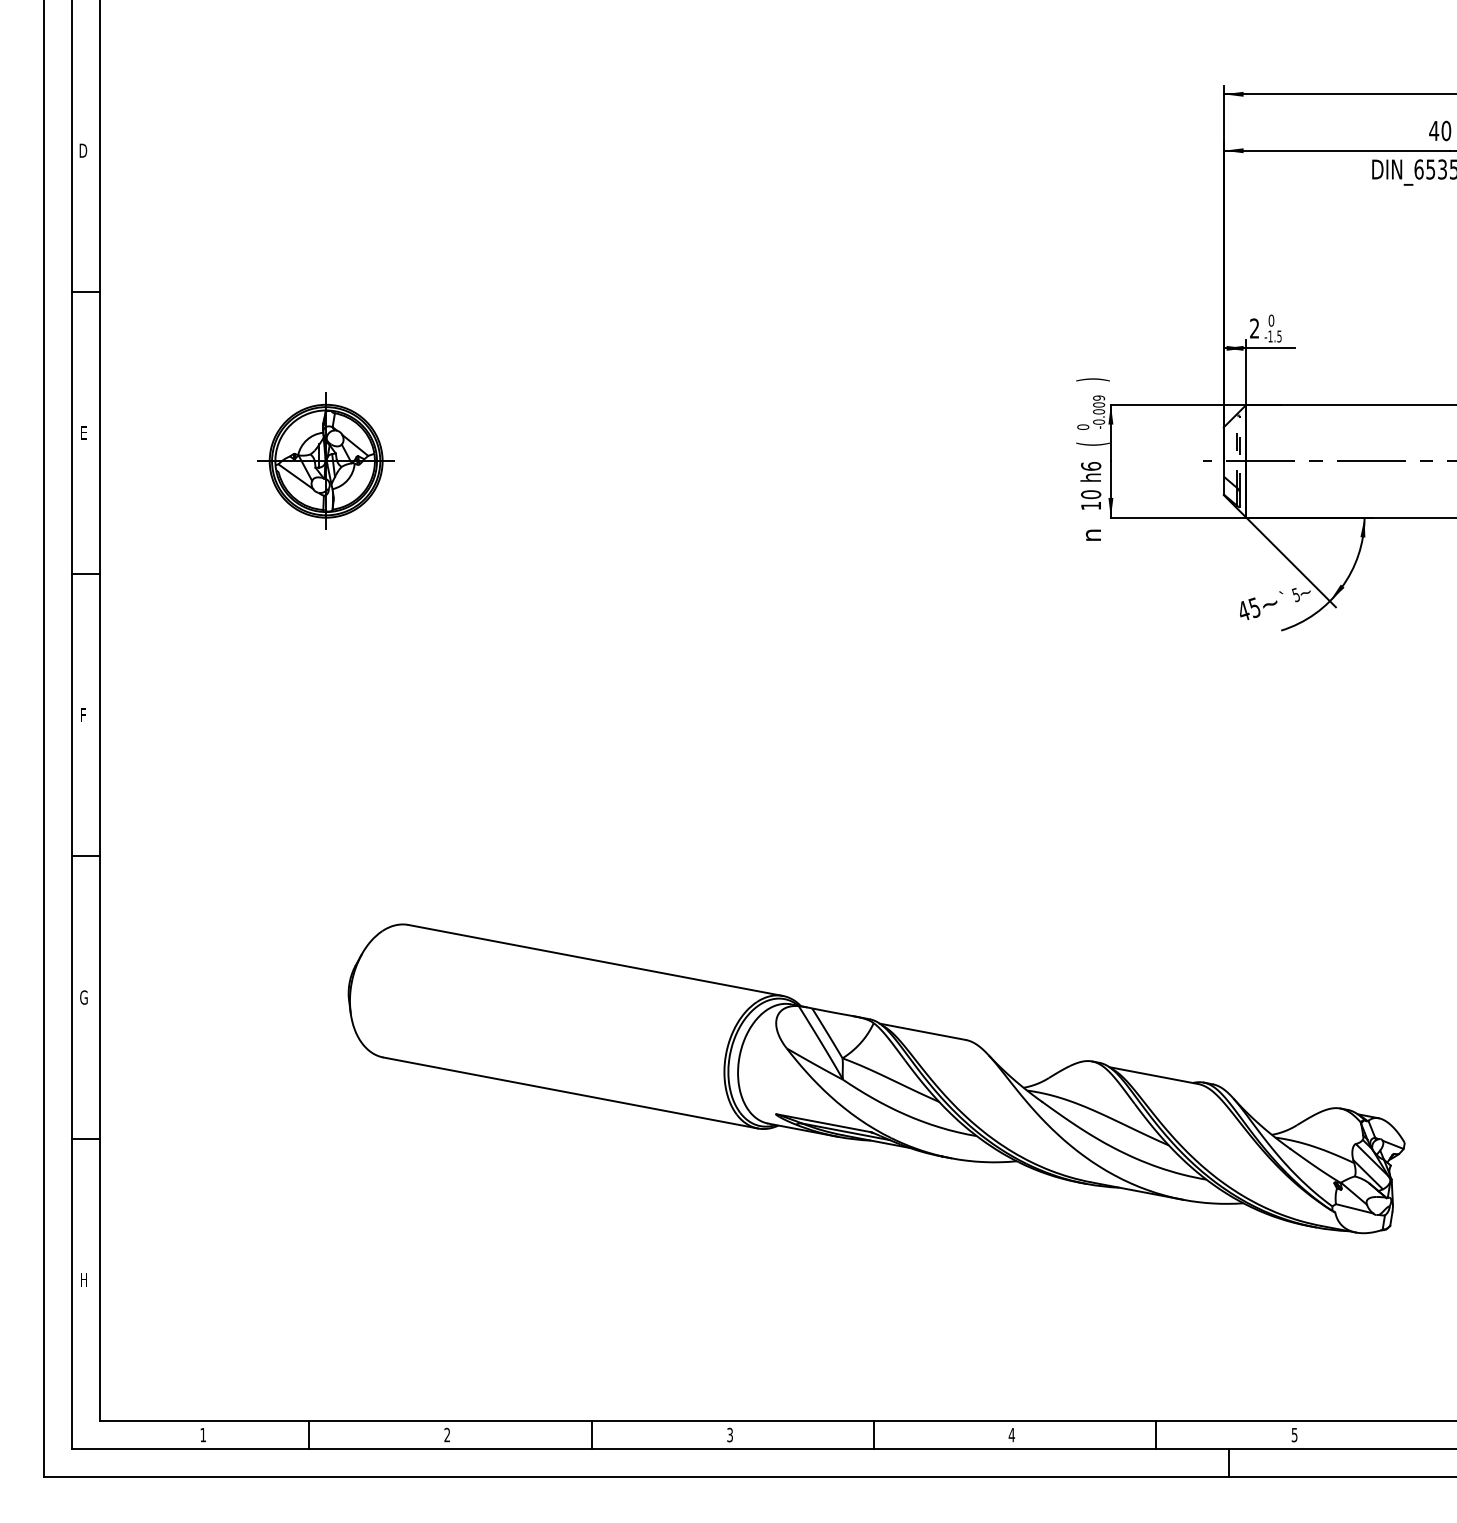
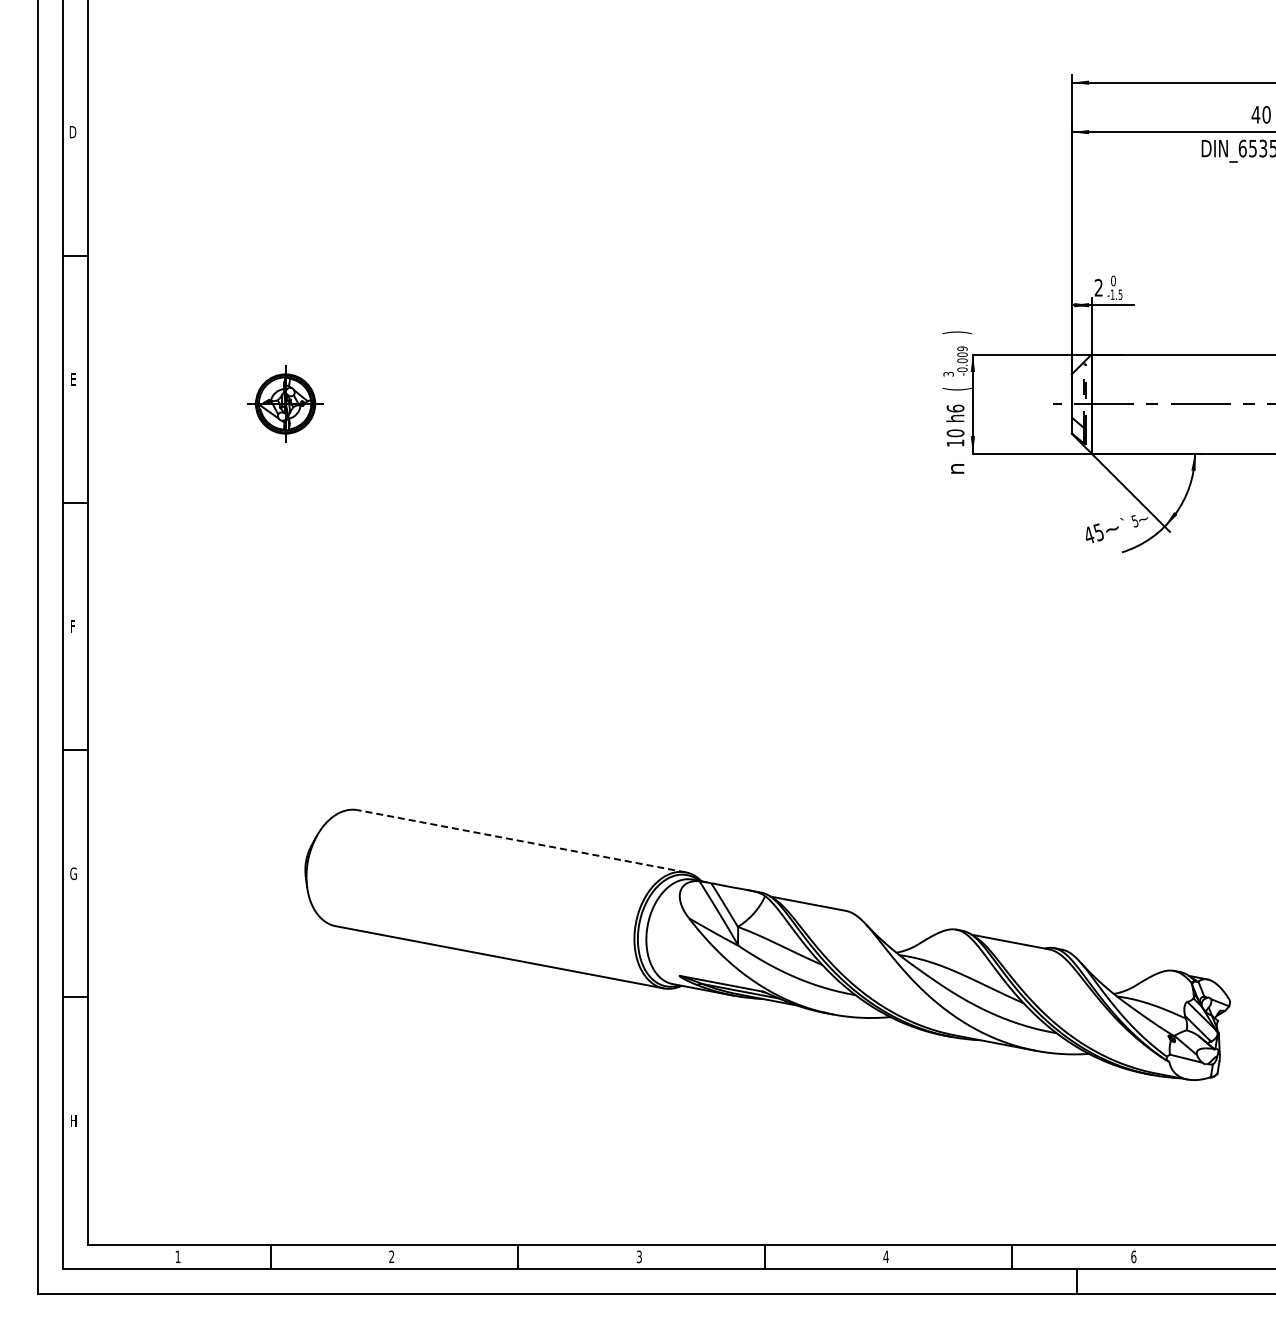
text: (1083, 426) -> (948, 373), 0 -> 3
part: (325, 460) -> (285, 403), size x0.6
line: (595, 960) -> (521, 841), solid -> dashed
text: (1294, 1434) -> (1133, 1256), 5 -> 6

